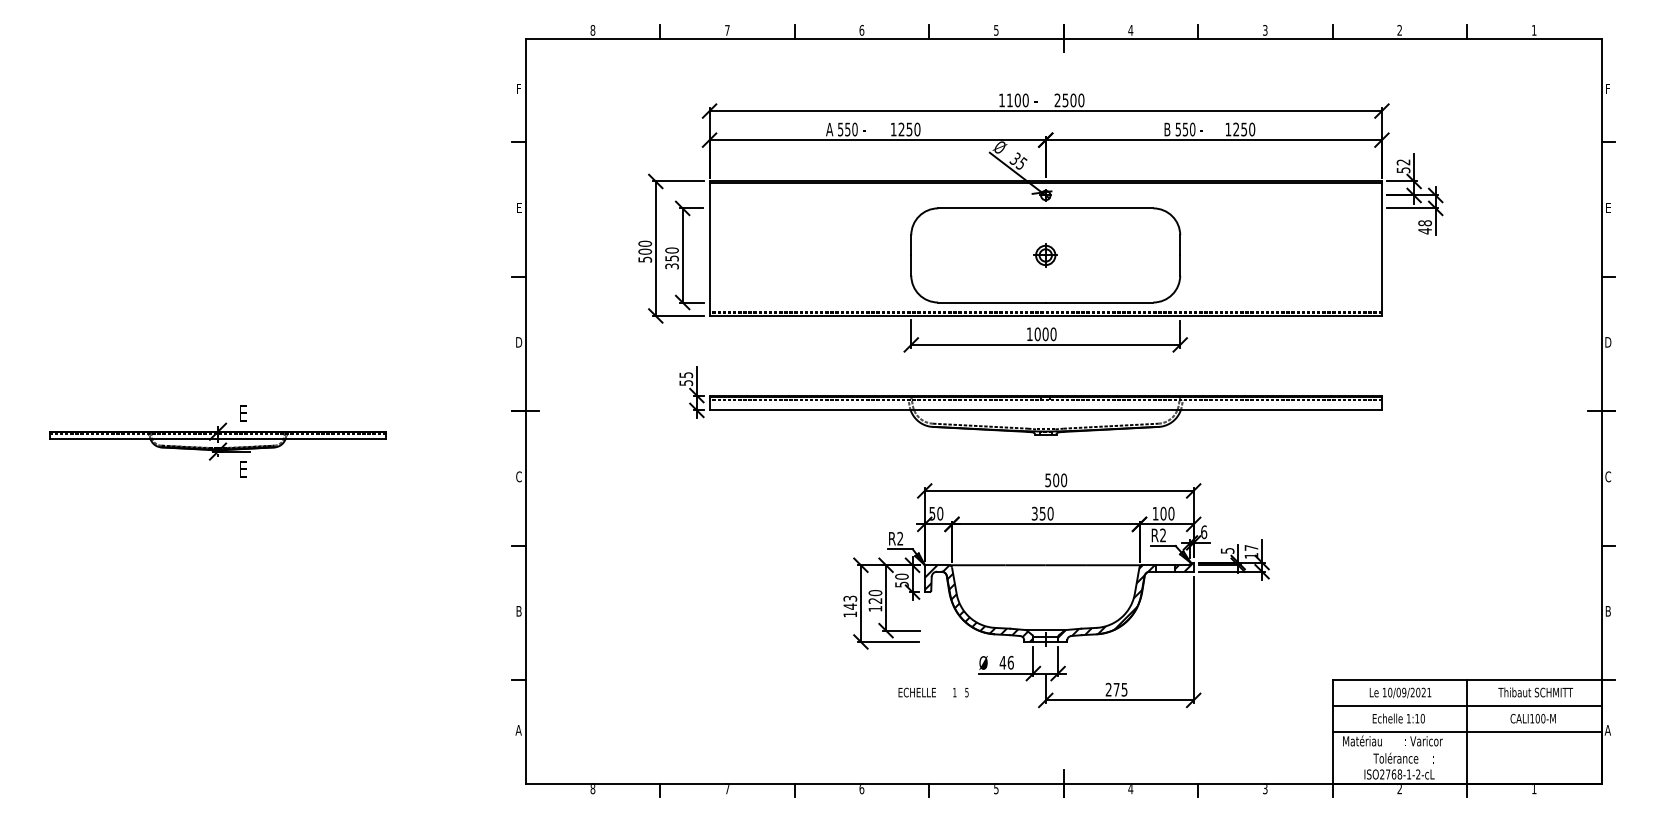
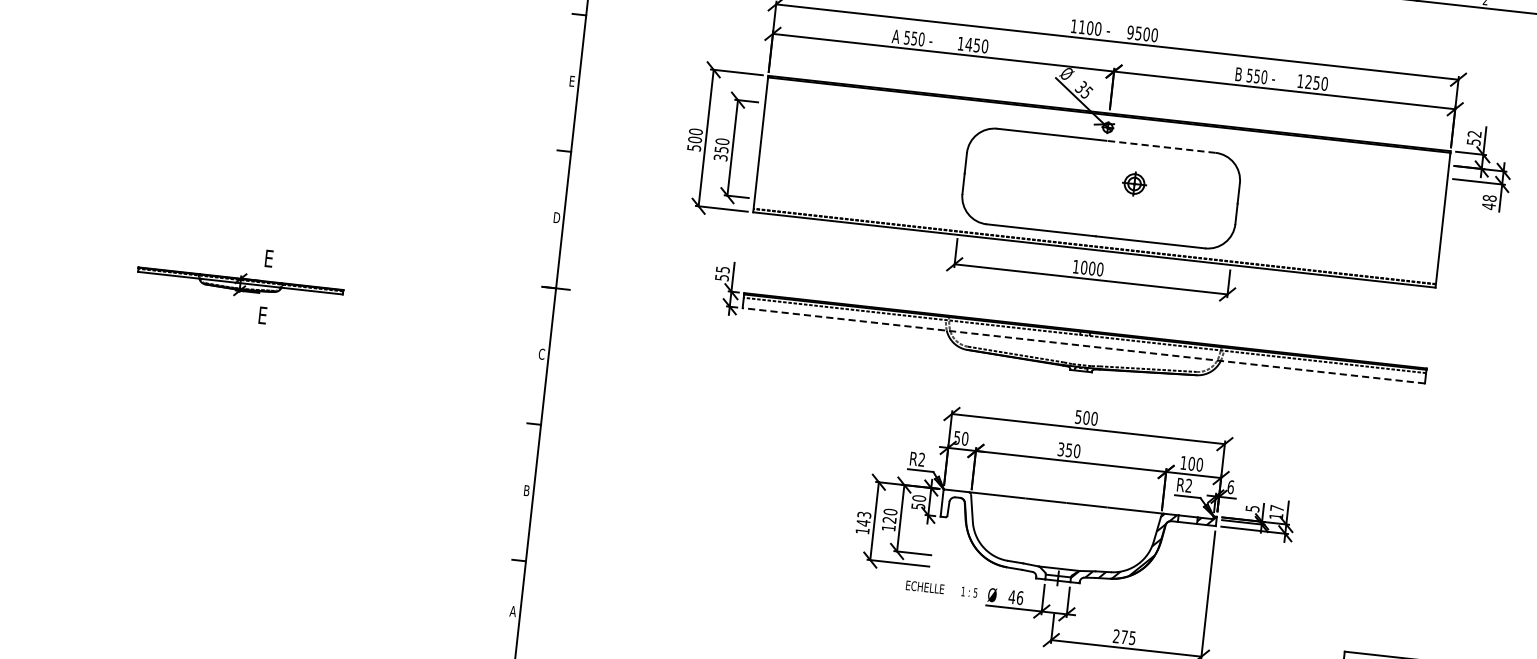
text: (1057, 100) -> (1130, 32), 2500 -> 9500
text: (901, 129) -> (968, 44), 1250 -> 1450
line: (1099, 208) -> (1160, 146), solid -> dashed
part: (1045, 255) -> (1134, 184), moved
line: (1045, 410) -> (1083, 345), solid -> dashed
part: (217, 441) -> (239, 284), size x0.6
hatch: (978, 603) -> (993, 534), removed
text: (933, 692) -> (941, 589), moved

